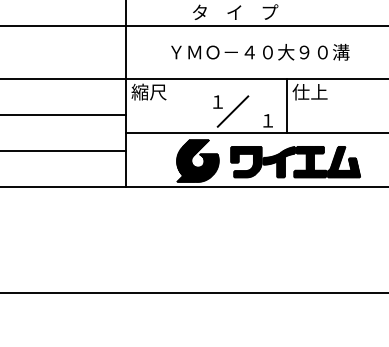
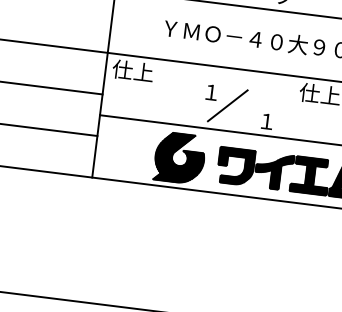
text: (148, 91) -> (132, 70), 縮尺 -> 仕上
line: (286, 106) -> (290, 107), removed

